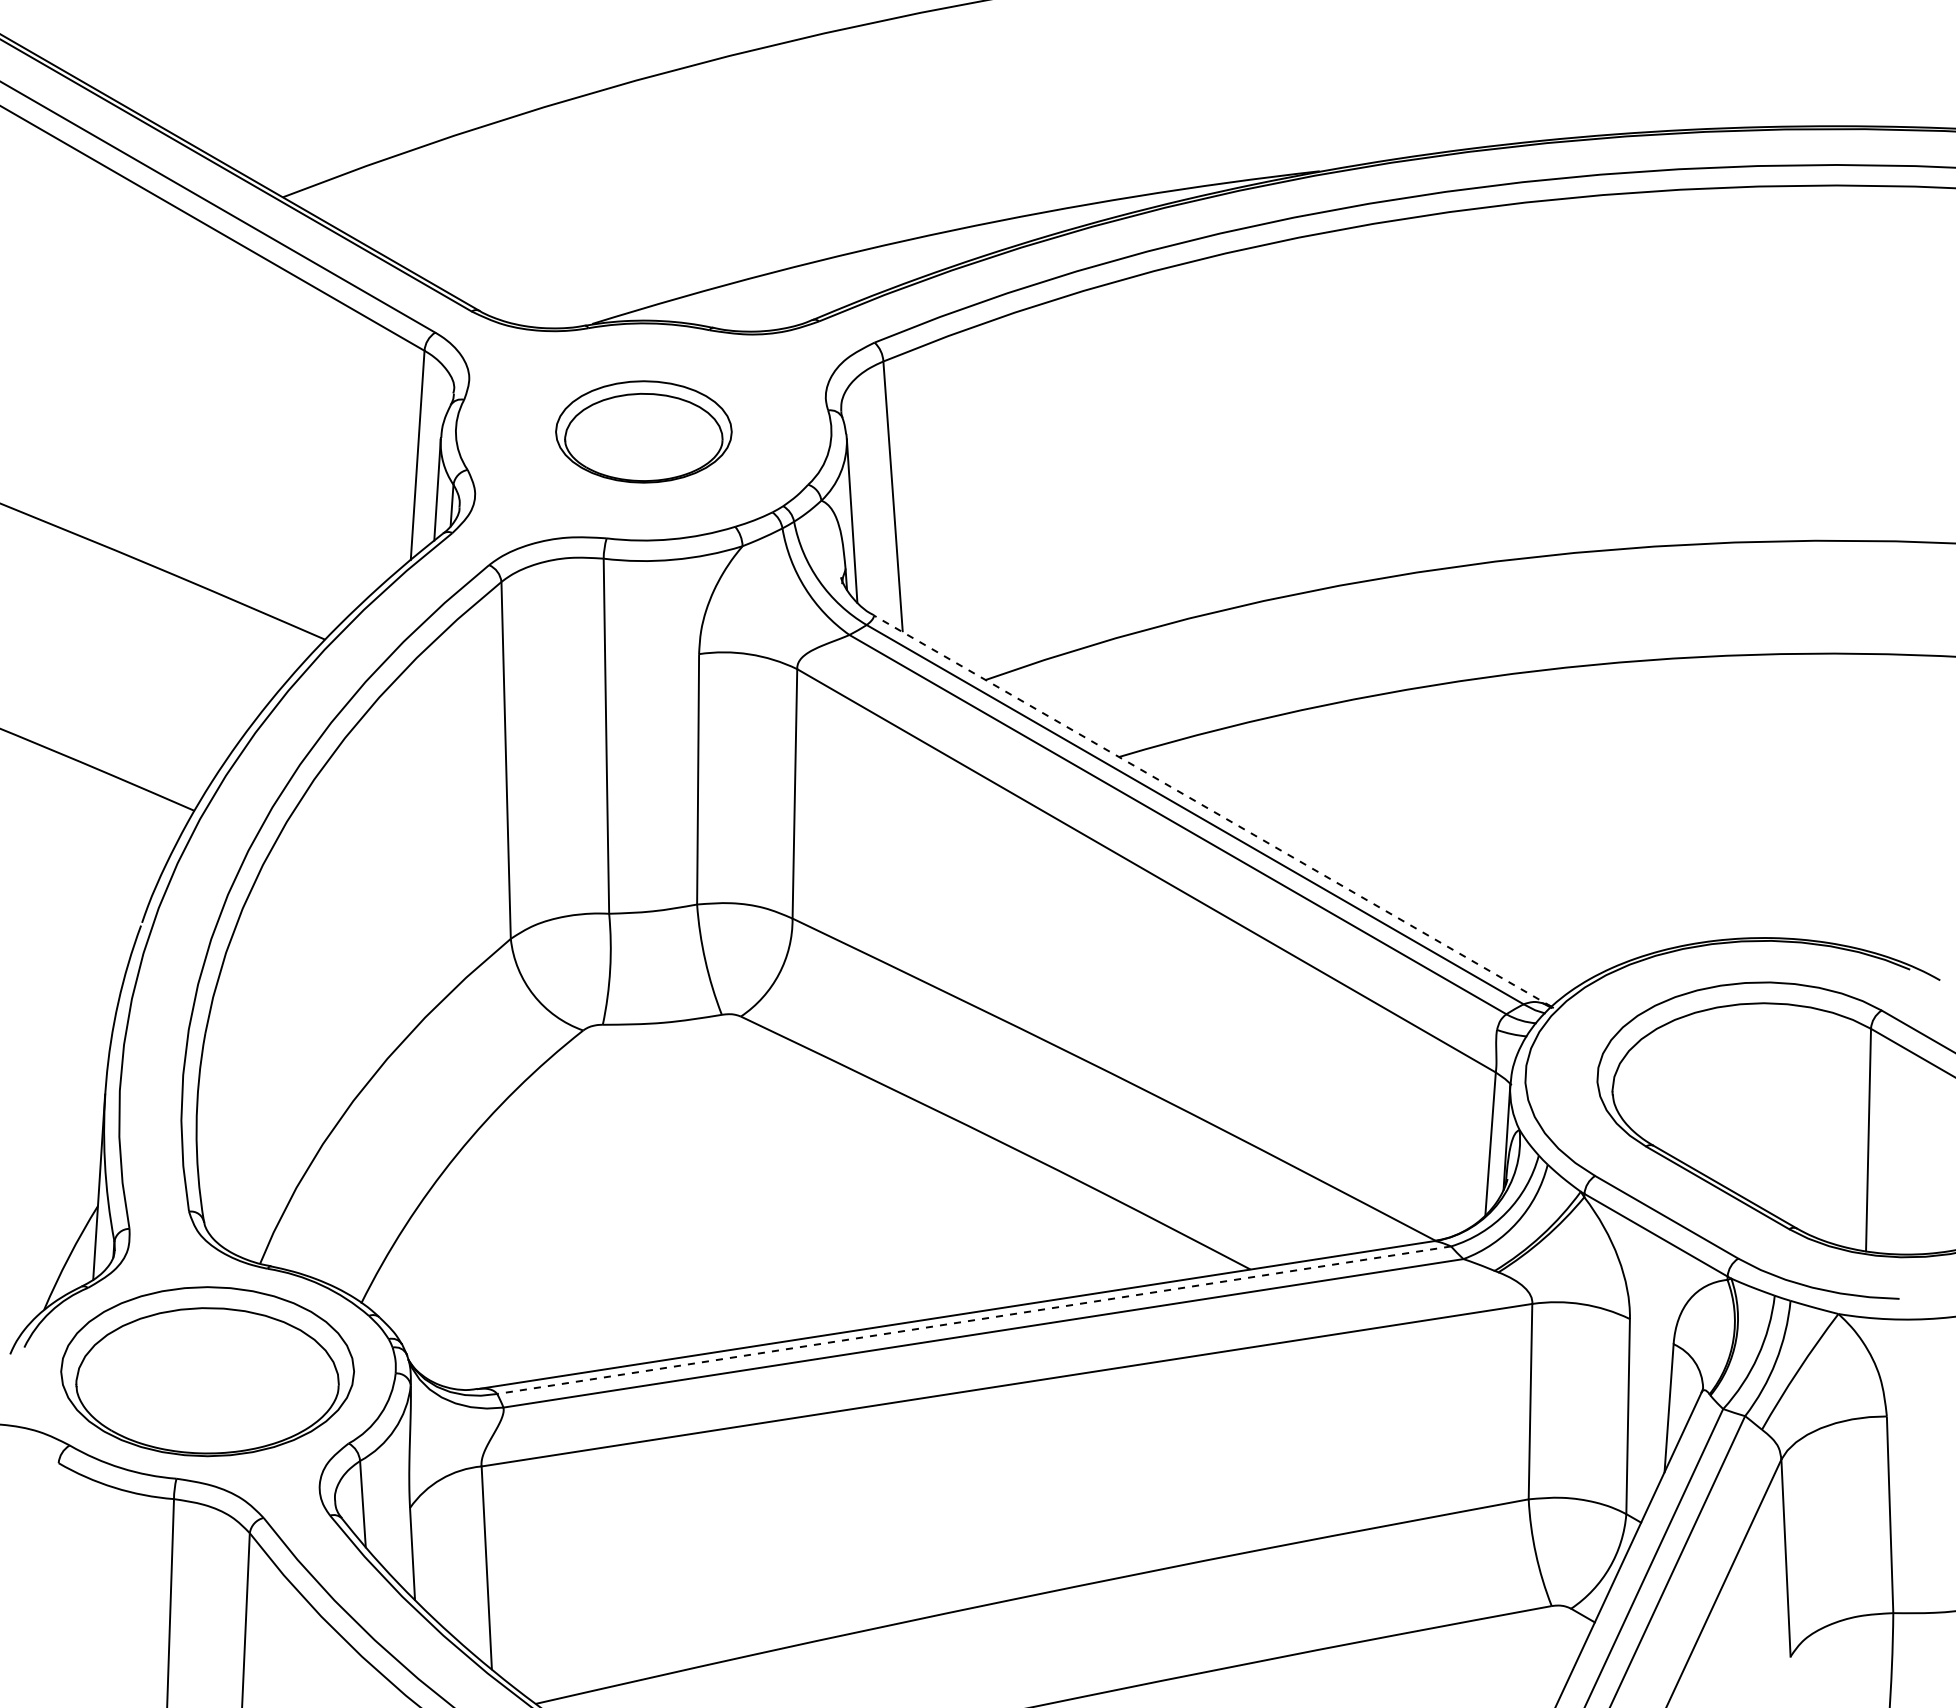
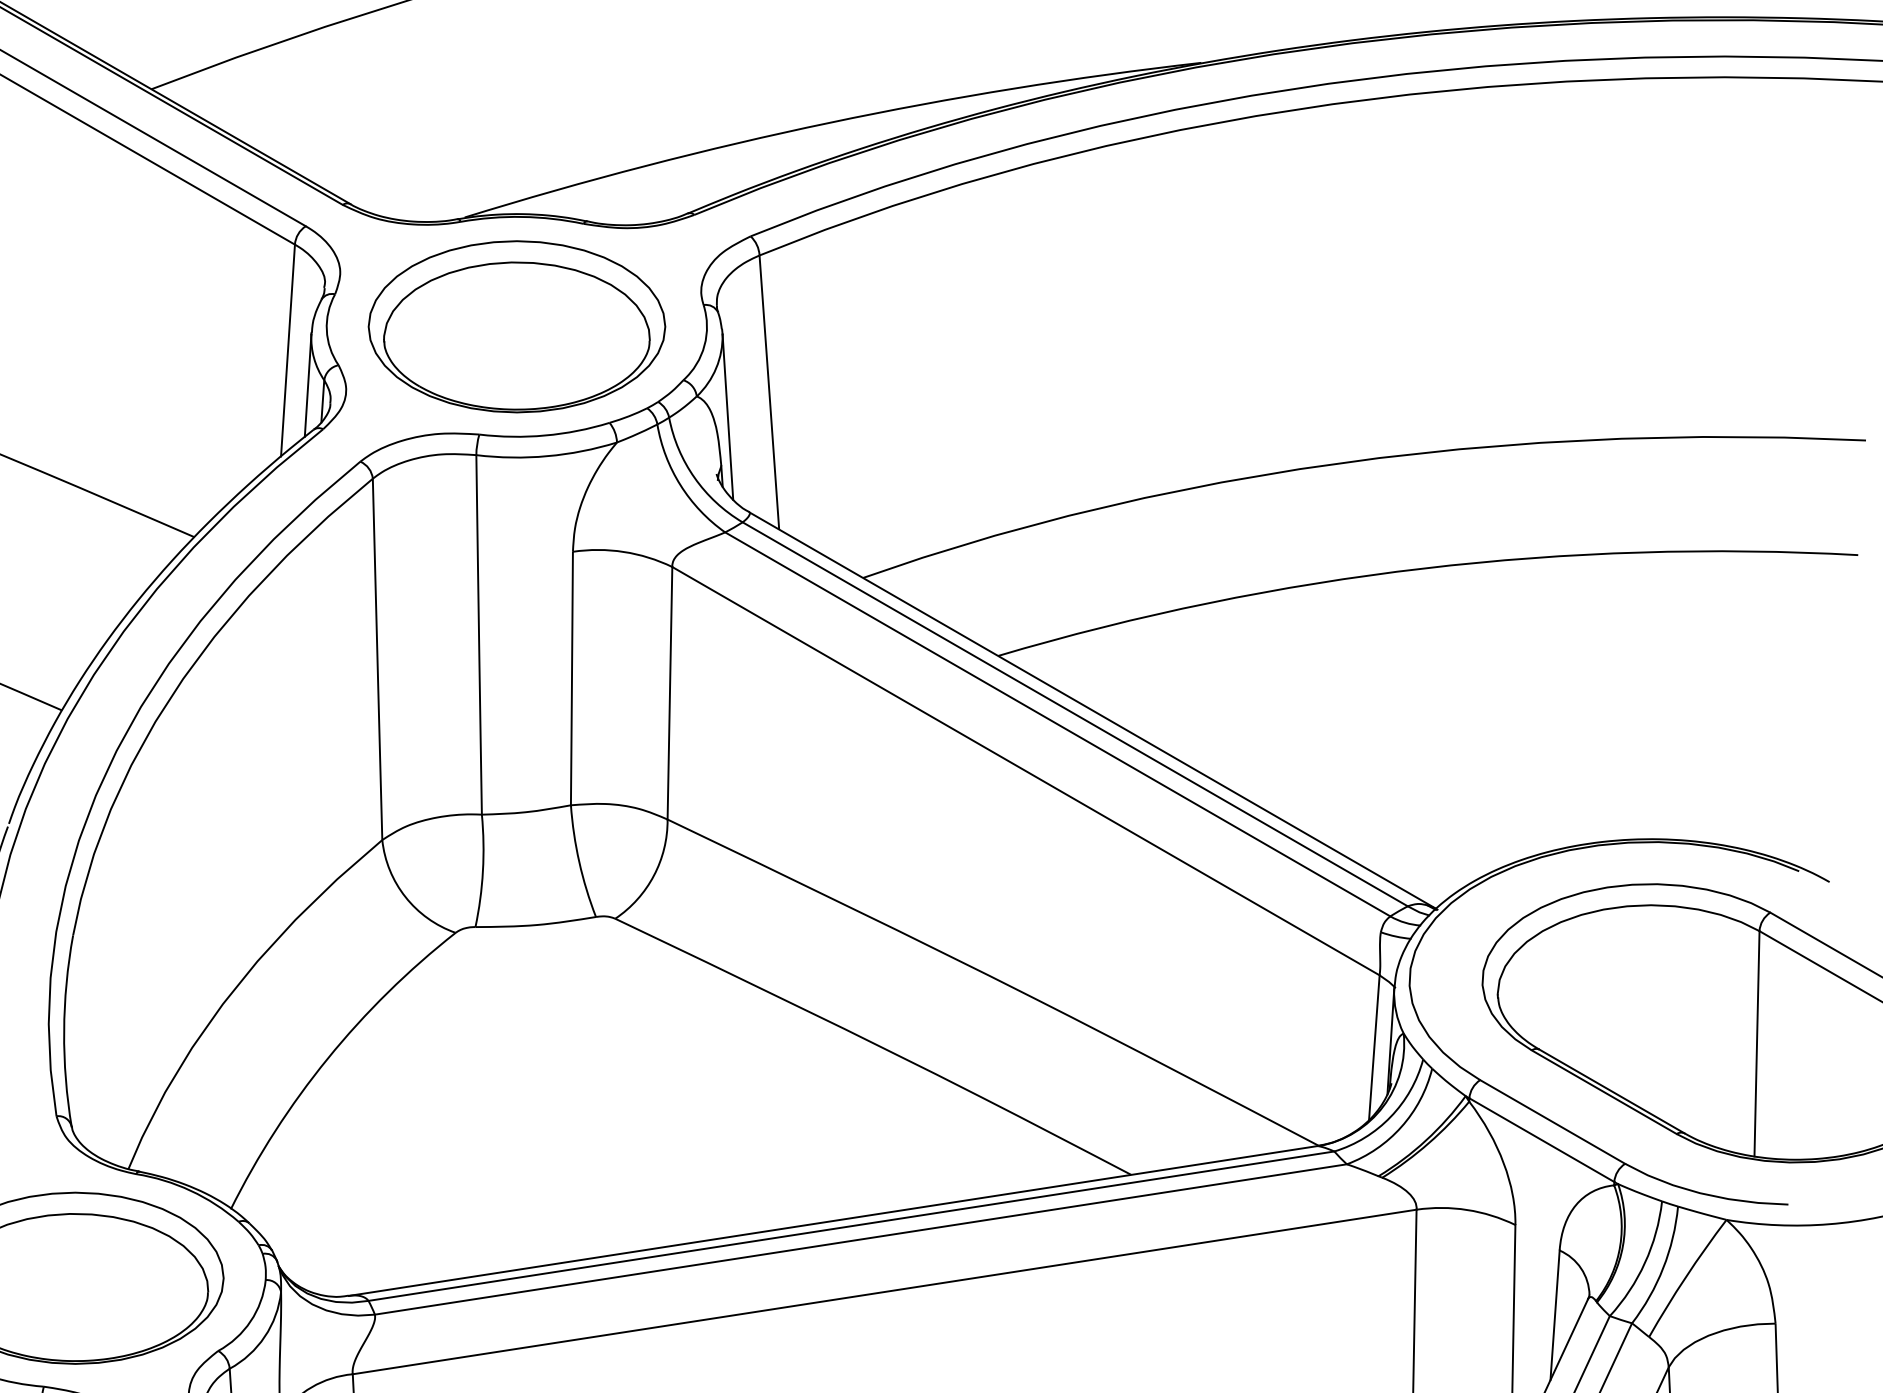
part: (643, 431) -> (516, 326), size x1.67
line: (1212, 810) -> (1092, 710), dashed -> solid
line: (974, 1320) -> (851, 1226), dashed -> solid

